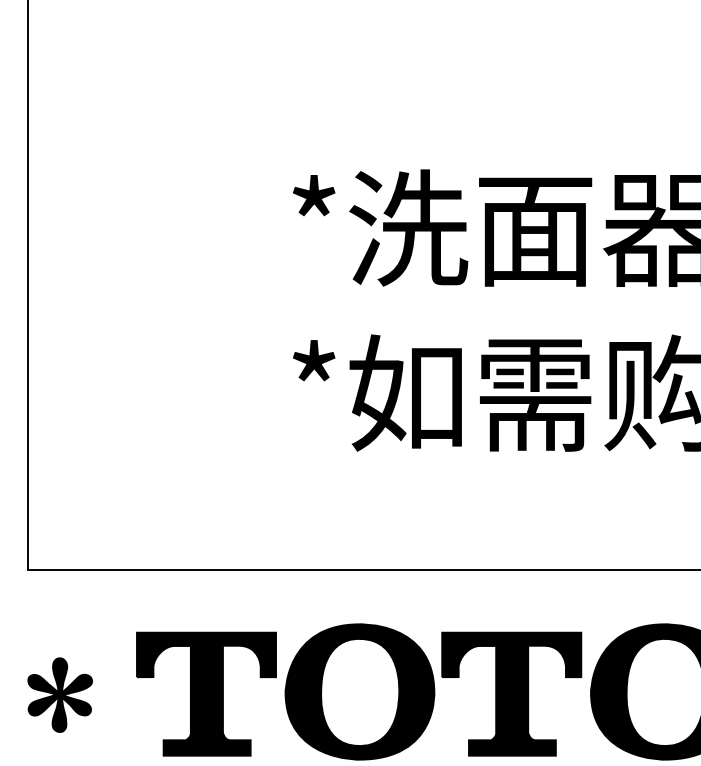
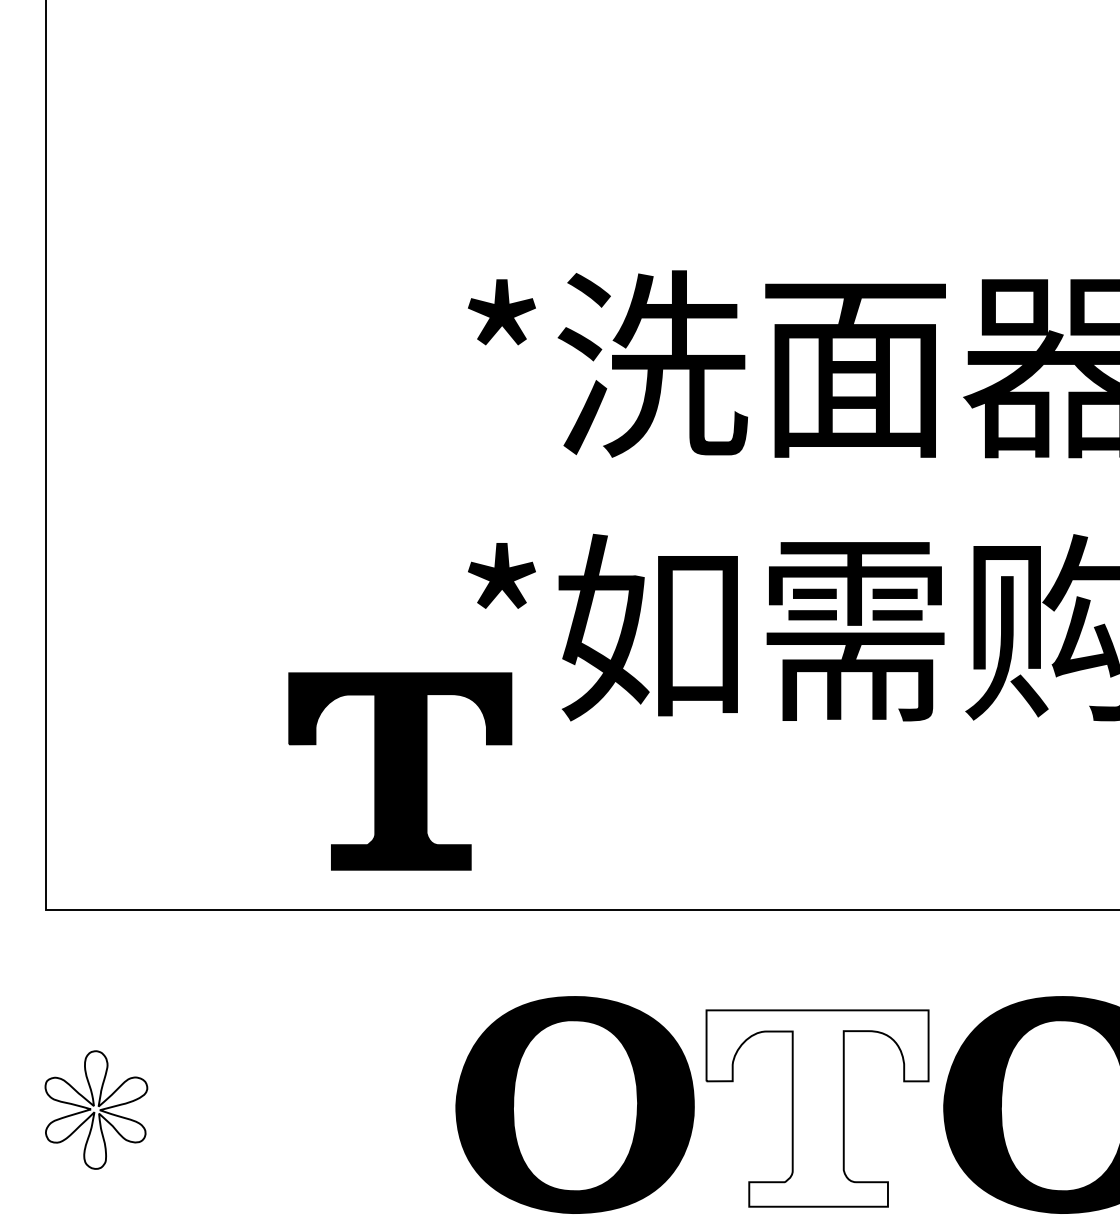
part: (206, 693) -> (400, 770), moved
fill: (511, 693) -> (817, 1107), removed
fill: (60, 694) -> (96, 1109), removed

